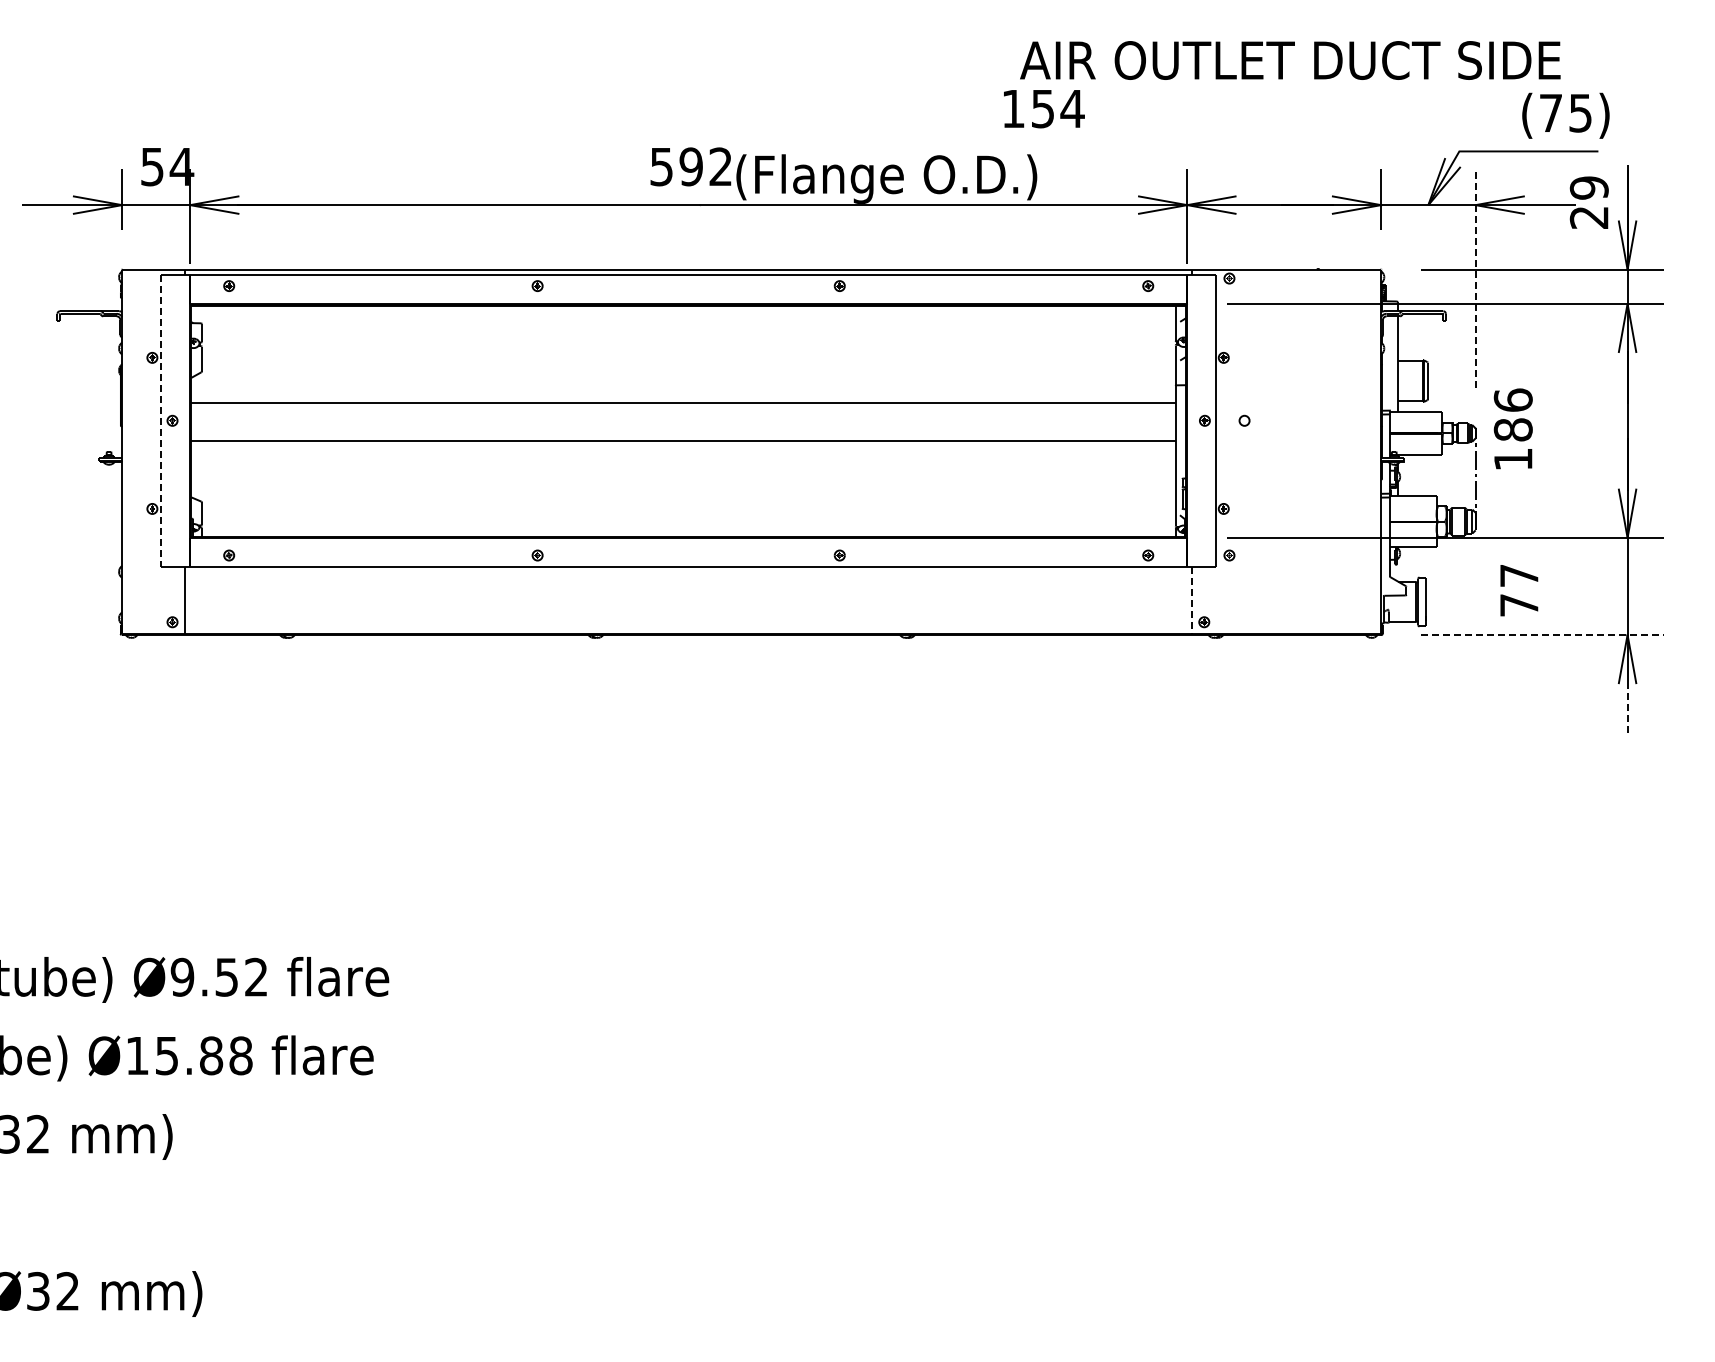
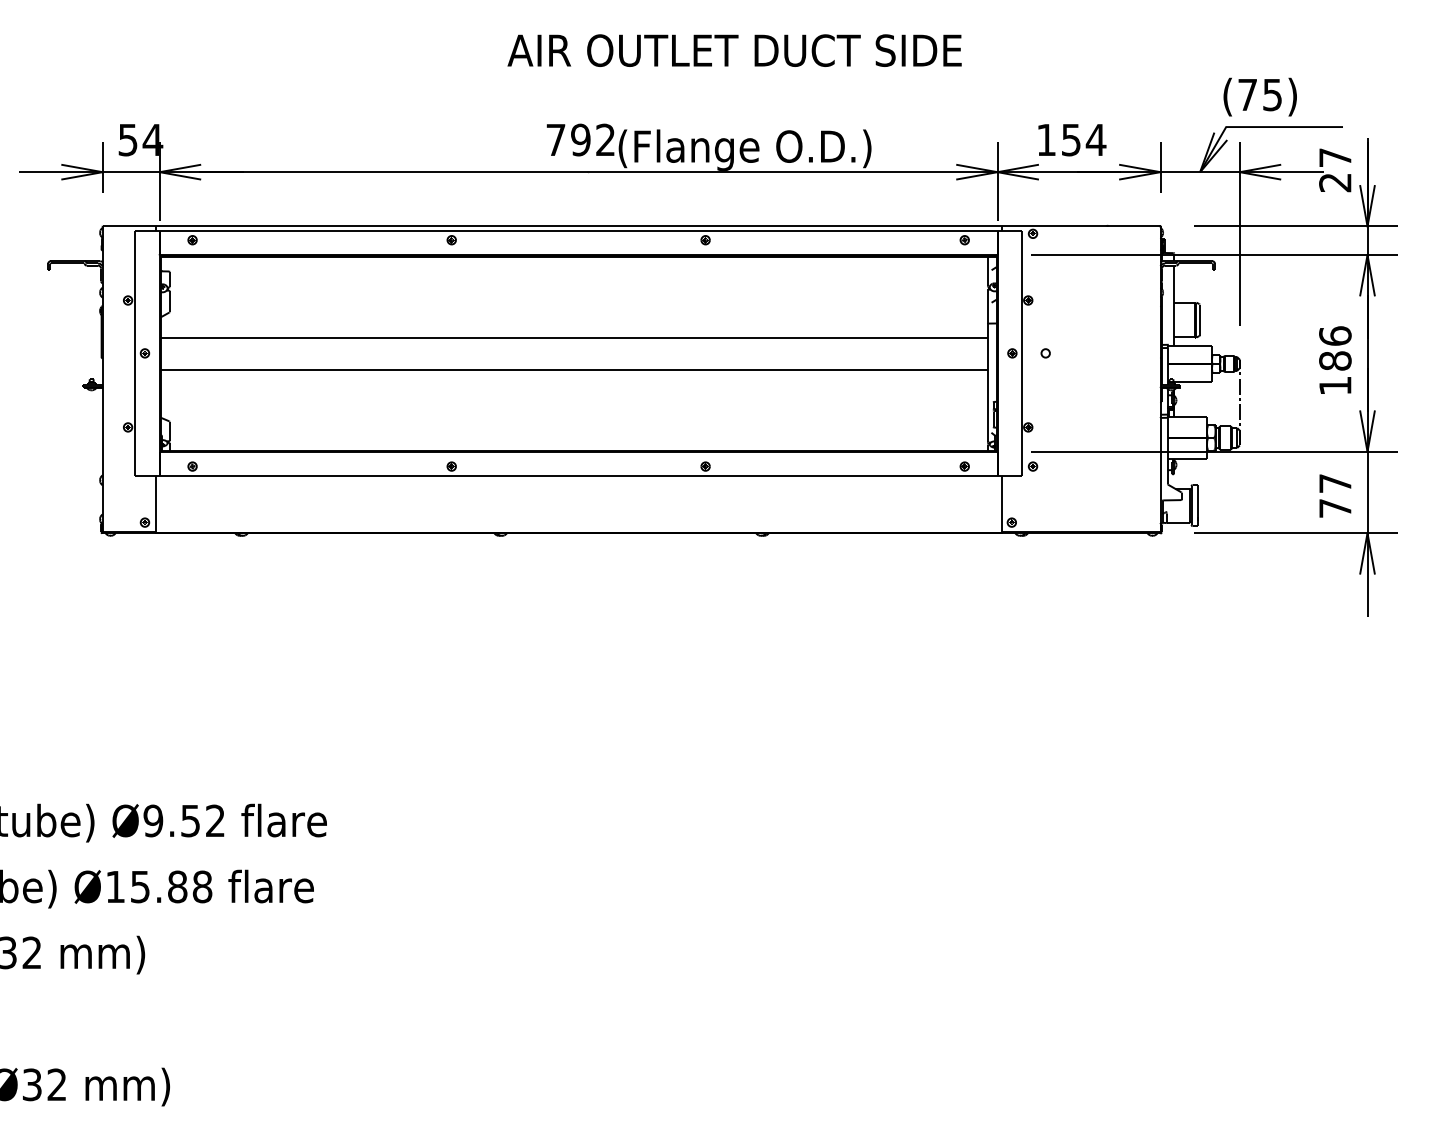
text: (1290, 60) -> (734, 50), moved
text: (1044, 109) -> (1072, 140), moved
text: (1565, 115) -> (1259, 96), moved
text: (661, 167) -> (555, 140), 592 -> 792
text: (1588, 187) -> (1334, 157), 29 -> 27
line: (1475, 278) -> (1239, 233), dashed -> solid
line: (161, 421) -> (135, 353), dashed -> solid
text: (1512, 428) -> (1334, 359), moved
text: (1519, 590) -> (1335, 495), moved
line: (1192, 600) -> (1001, 504), dashed -> solid
line: (1542, 634) -> (1296, 532), dashed -> solid
line: (1627, 708) -> (1367, 595), dashed -> solid

